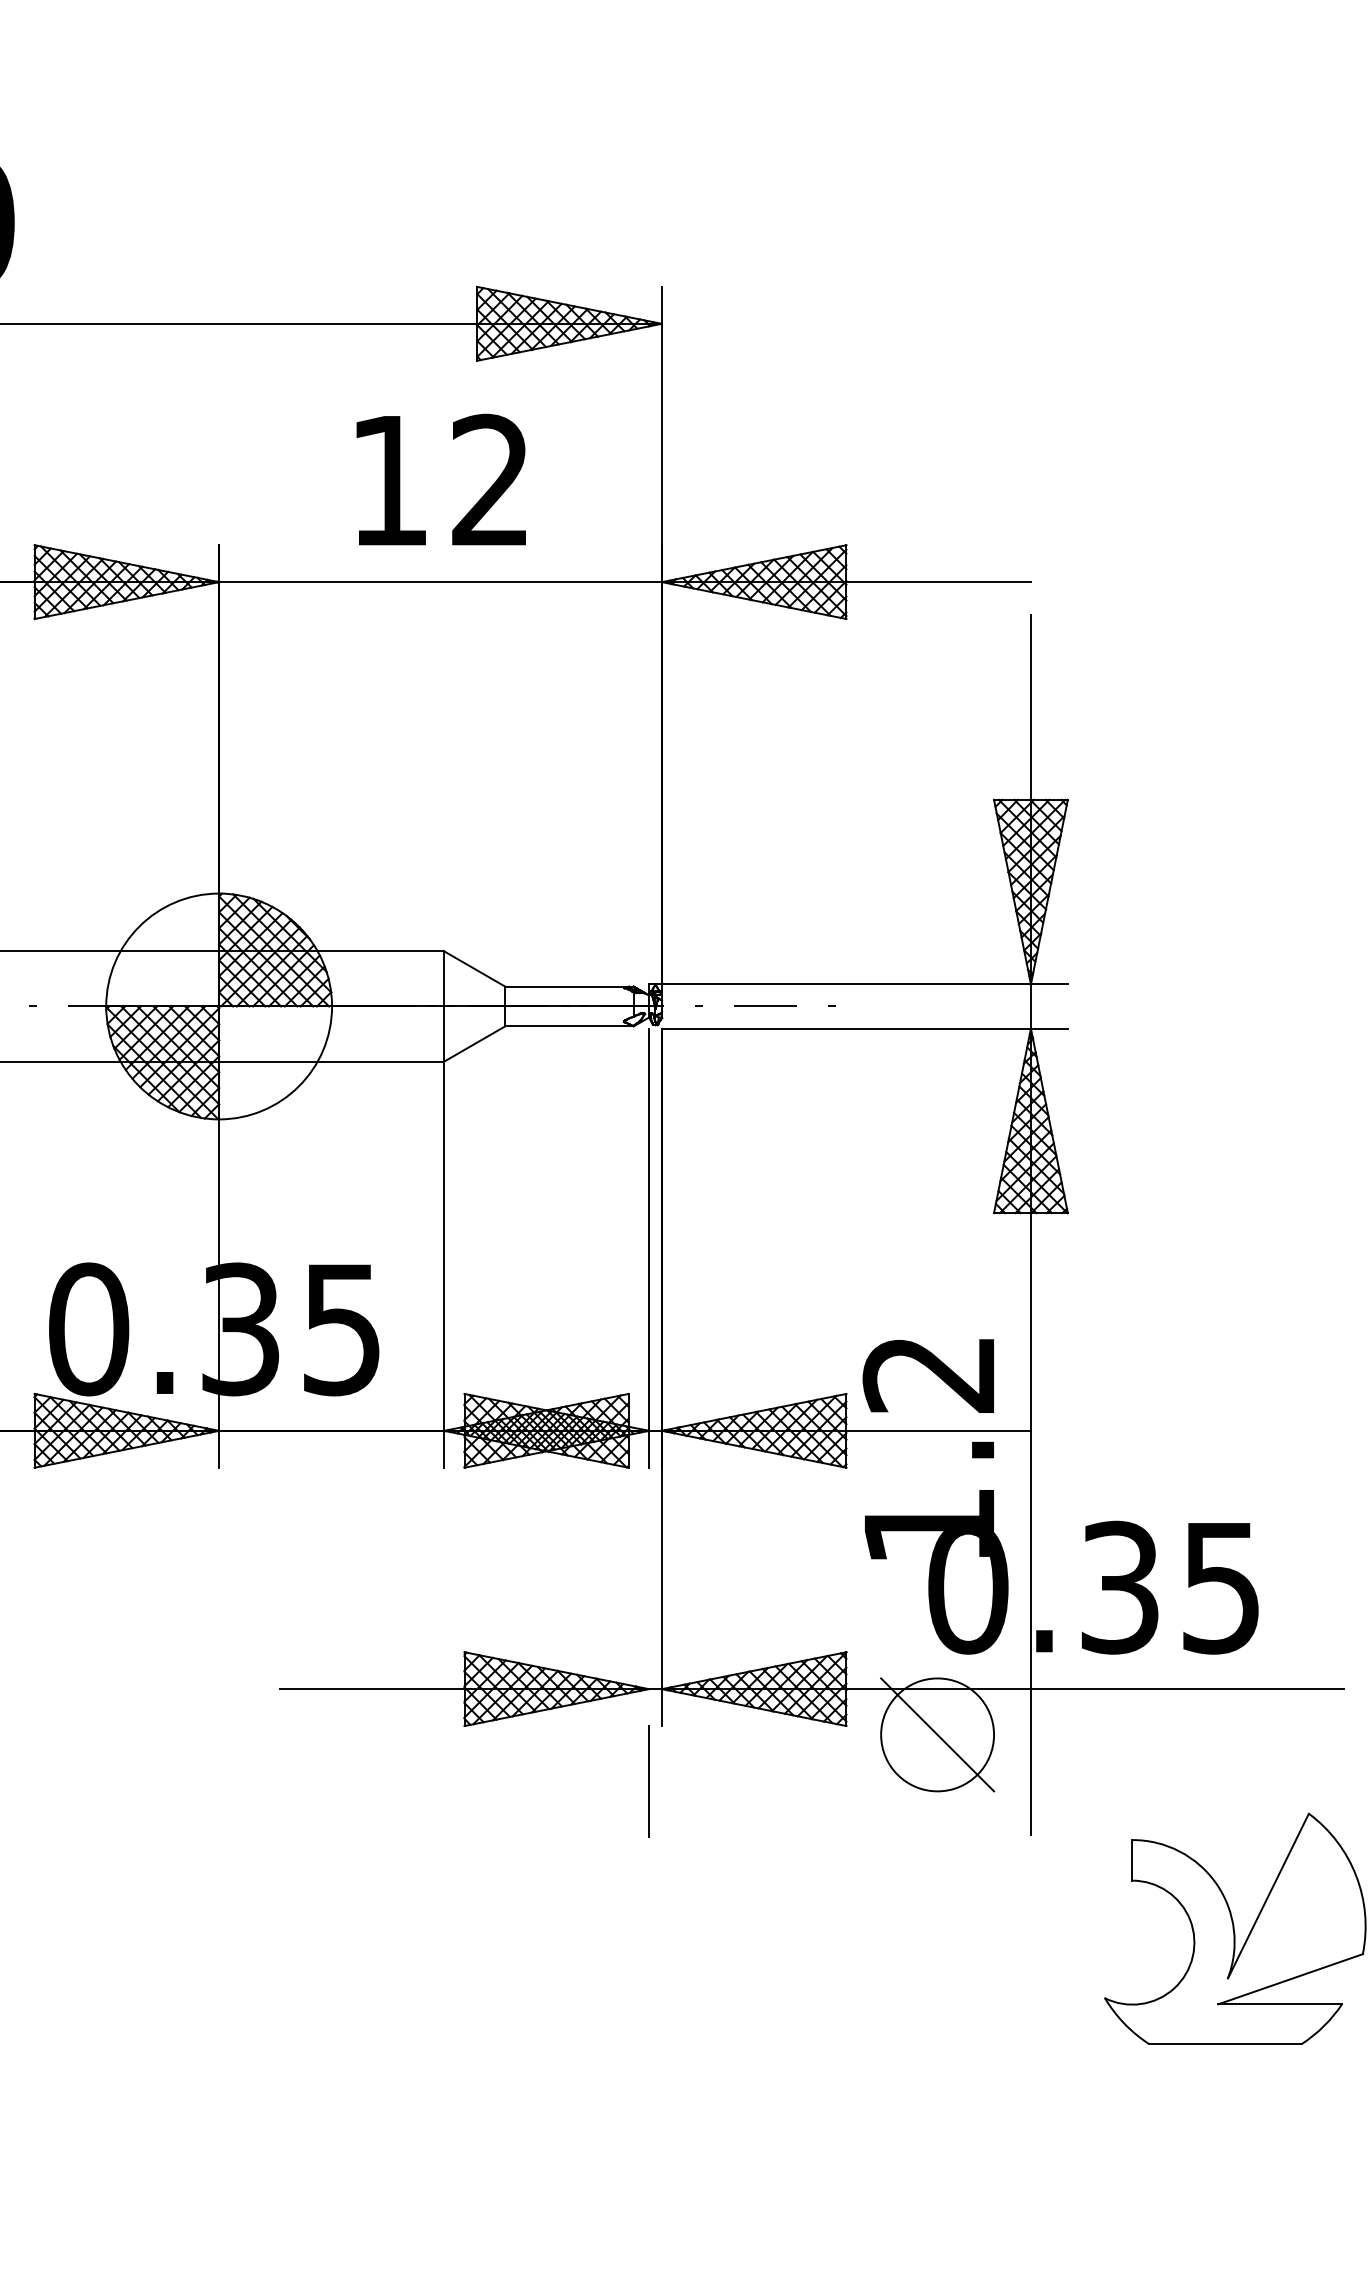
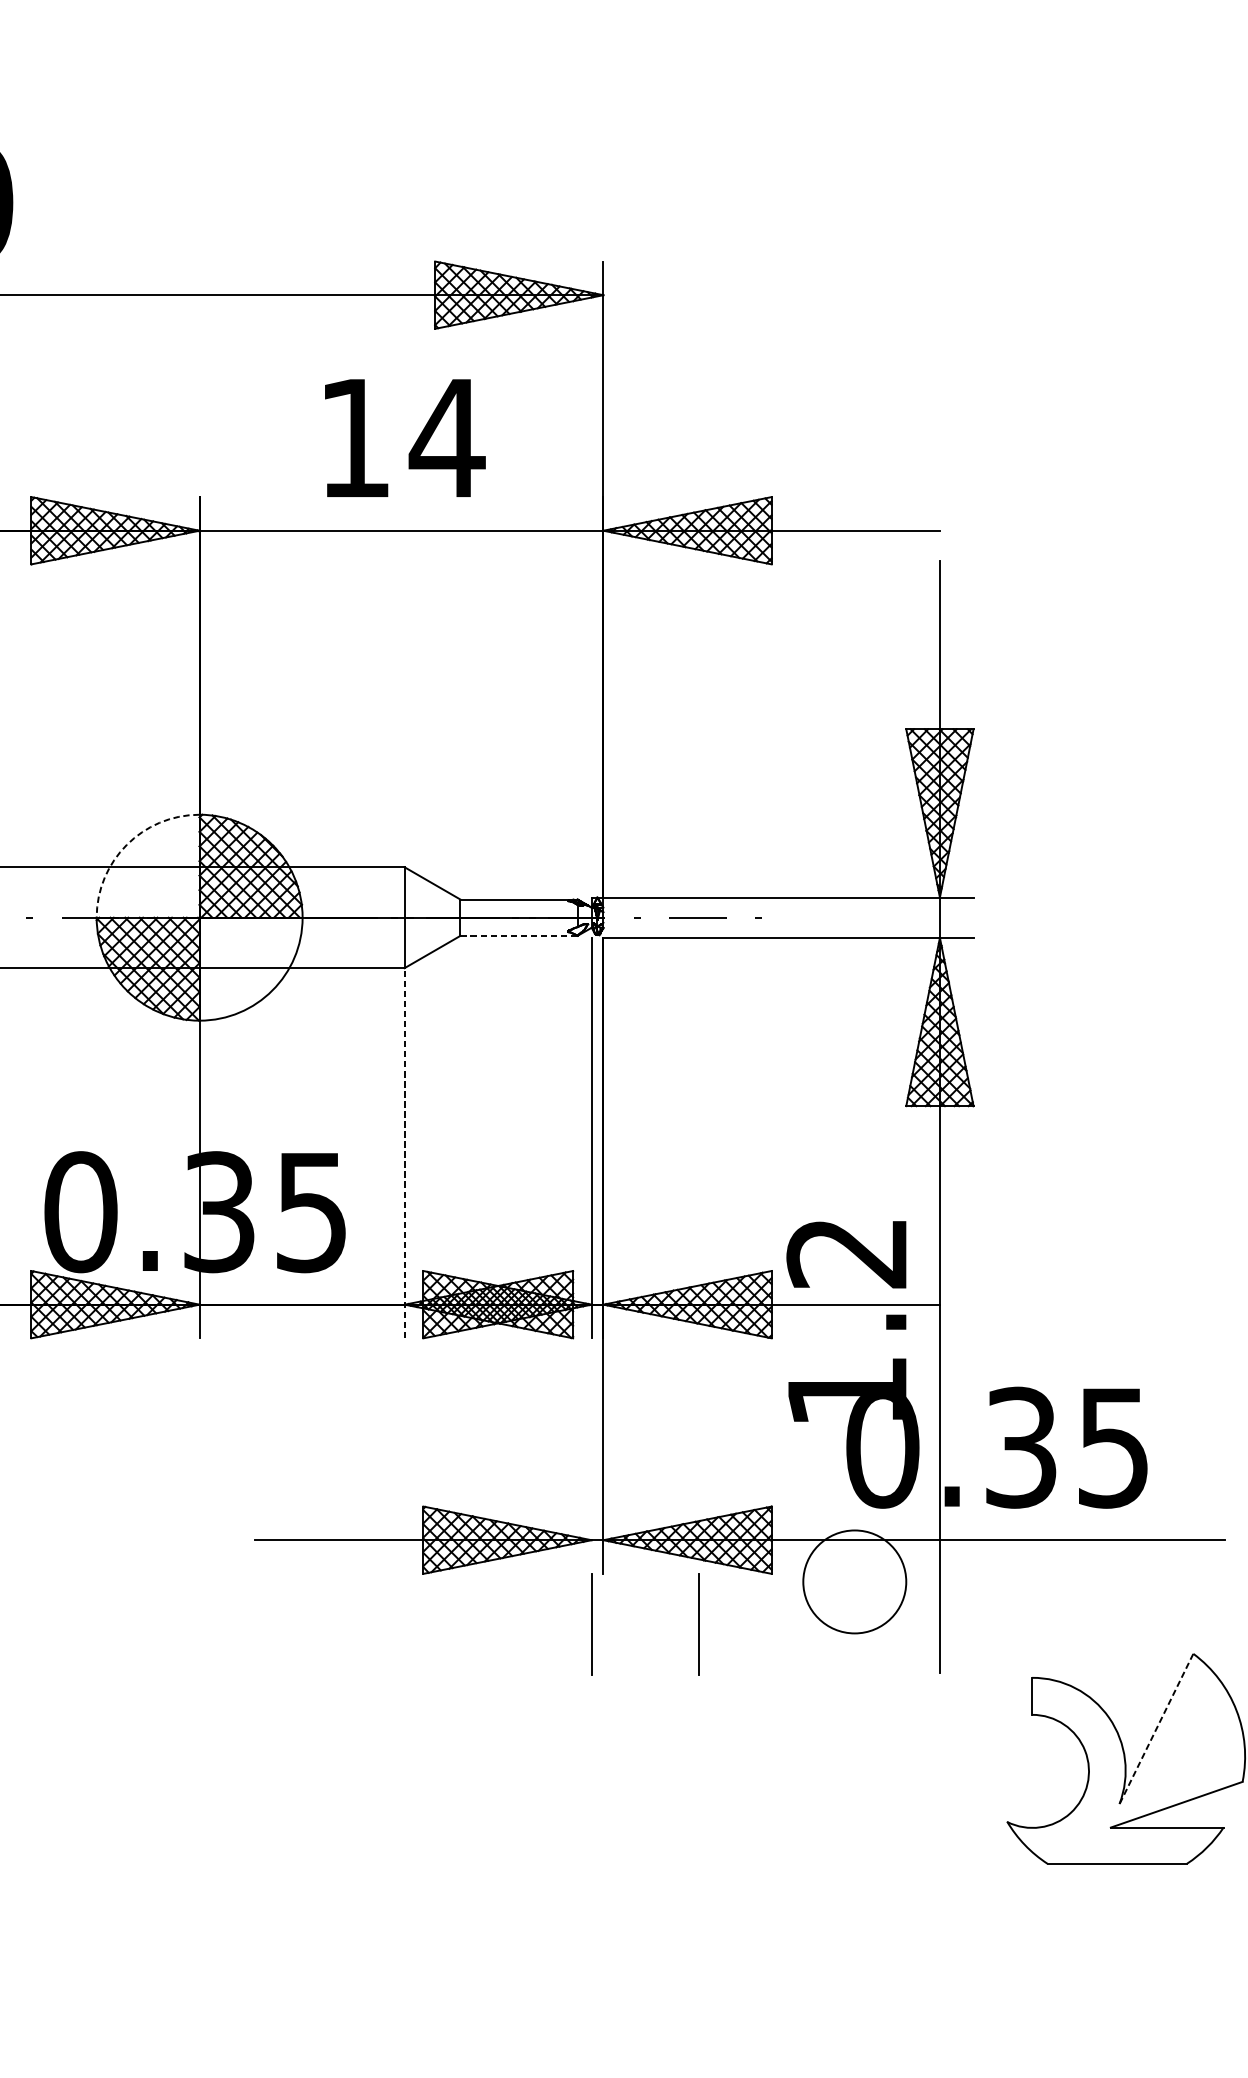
text: (490, 479) -> (447, 437), 12 -> 14
arc: (139, 926) -> (127, 844), solid -> dashed
line: (569, 1026) -> (519, 935), solid -> dashed
line: (444, 1264) -> (405, 1152), solid -> dashed
line: (937, 1734) -> (854, 1581), removed
line: (766, 1781) -> (698, 1624), added
line: (1268, 1896) -> (1156, 1729), solid -> dashed

